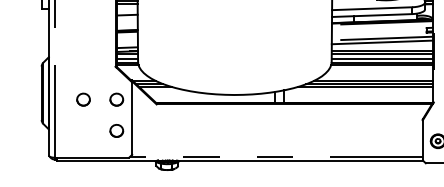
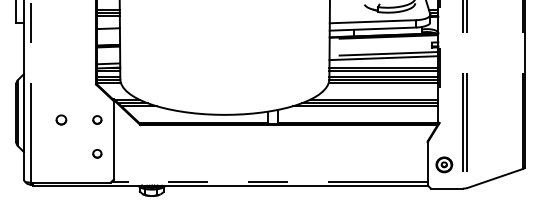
part: (83, 99) -> (61, 119), size x0.7
part: (116, 99) -> (97, 119), size x0.6
part: (116, 130) -> (97, 153), size x0.6

